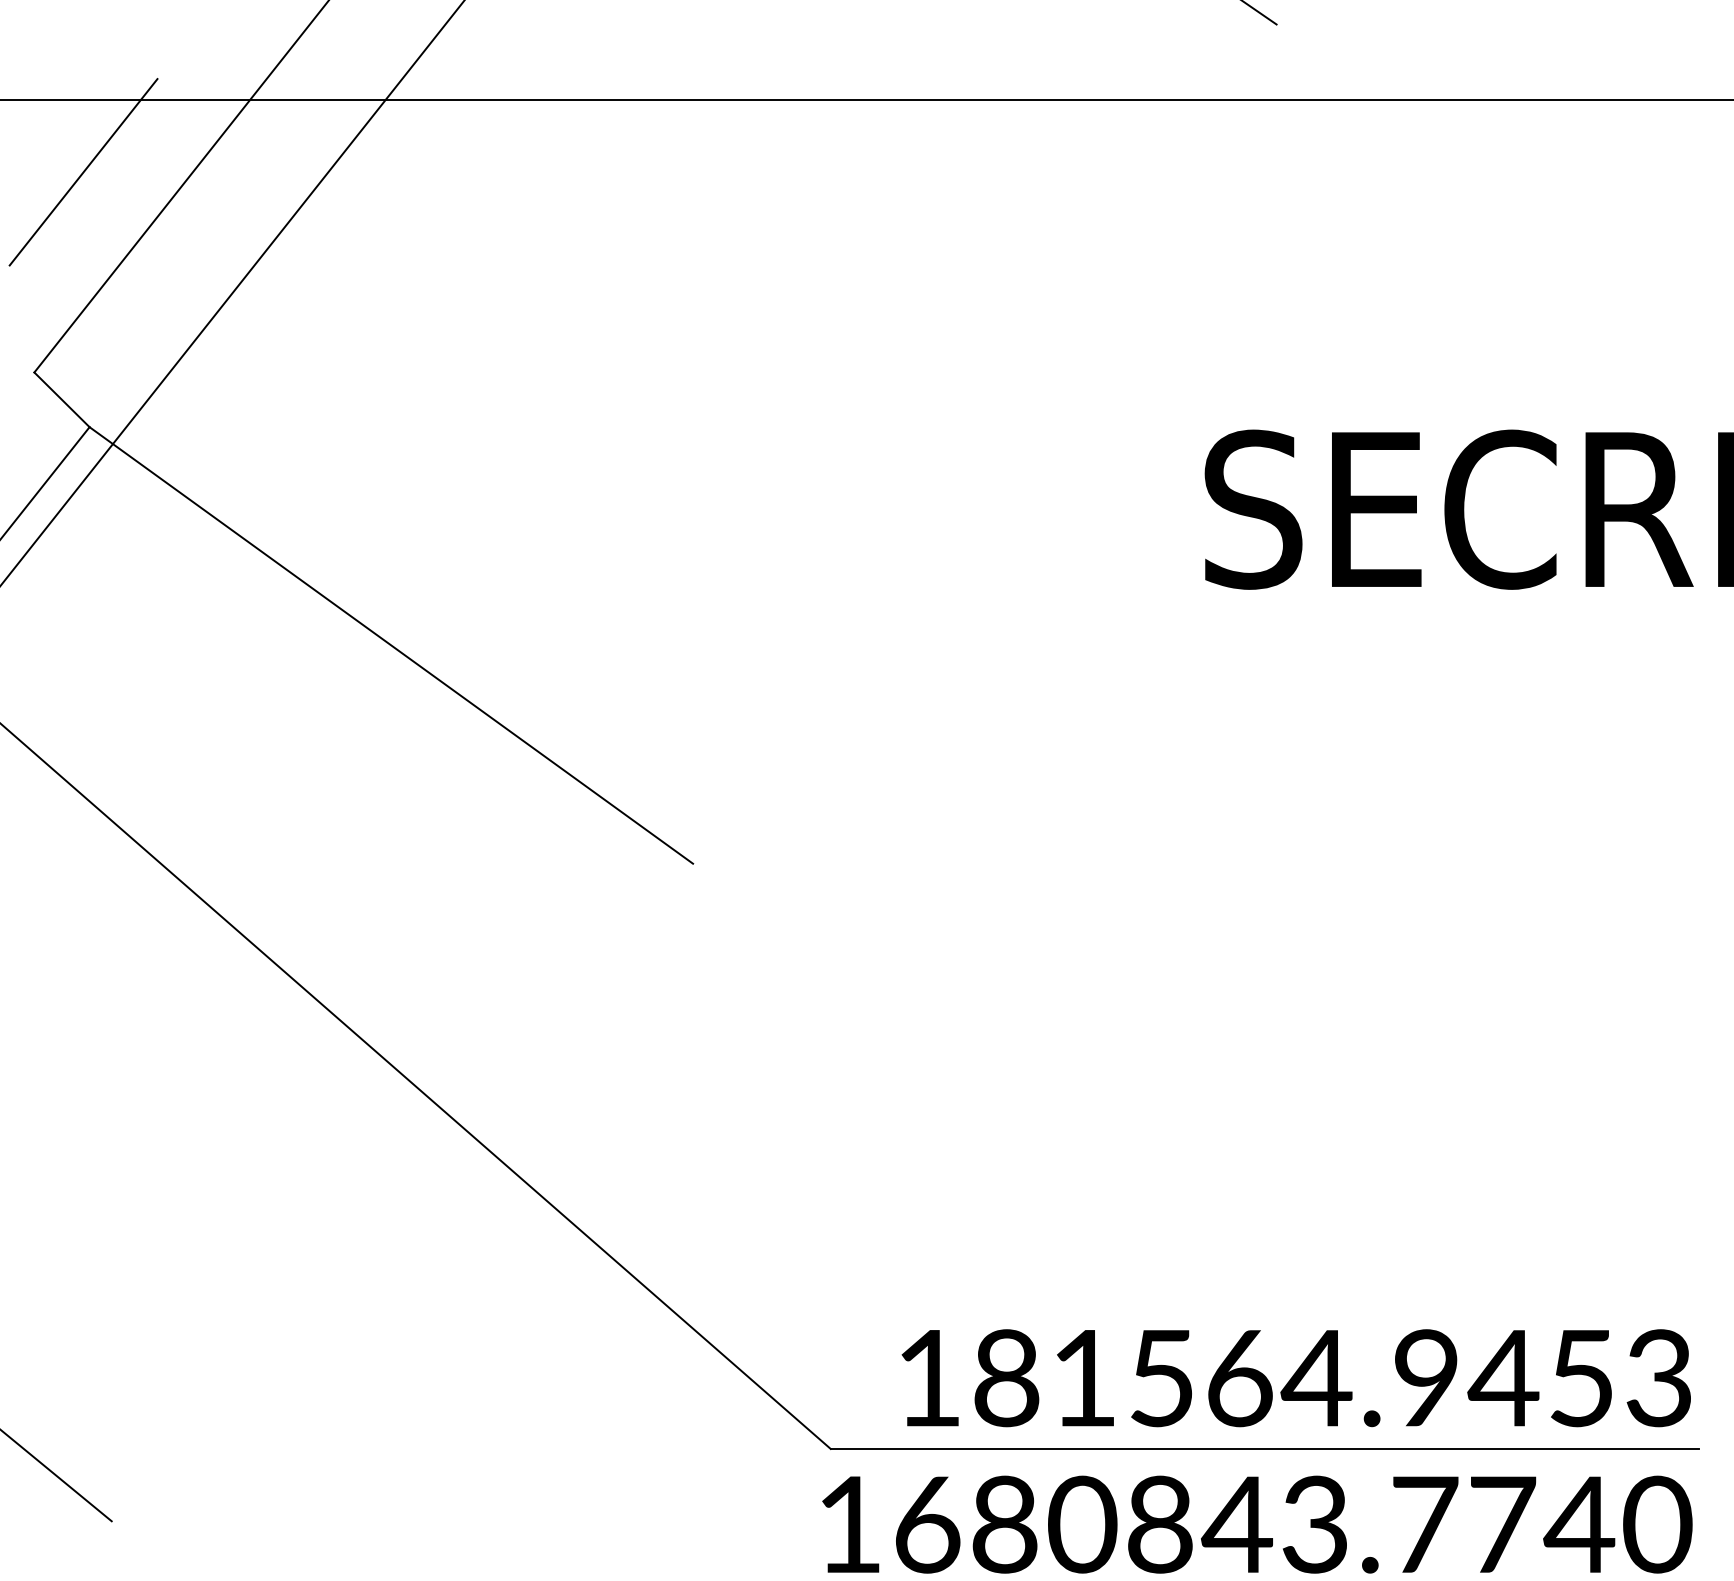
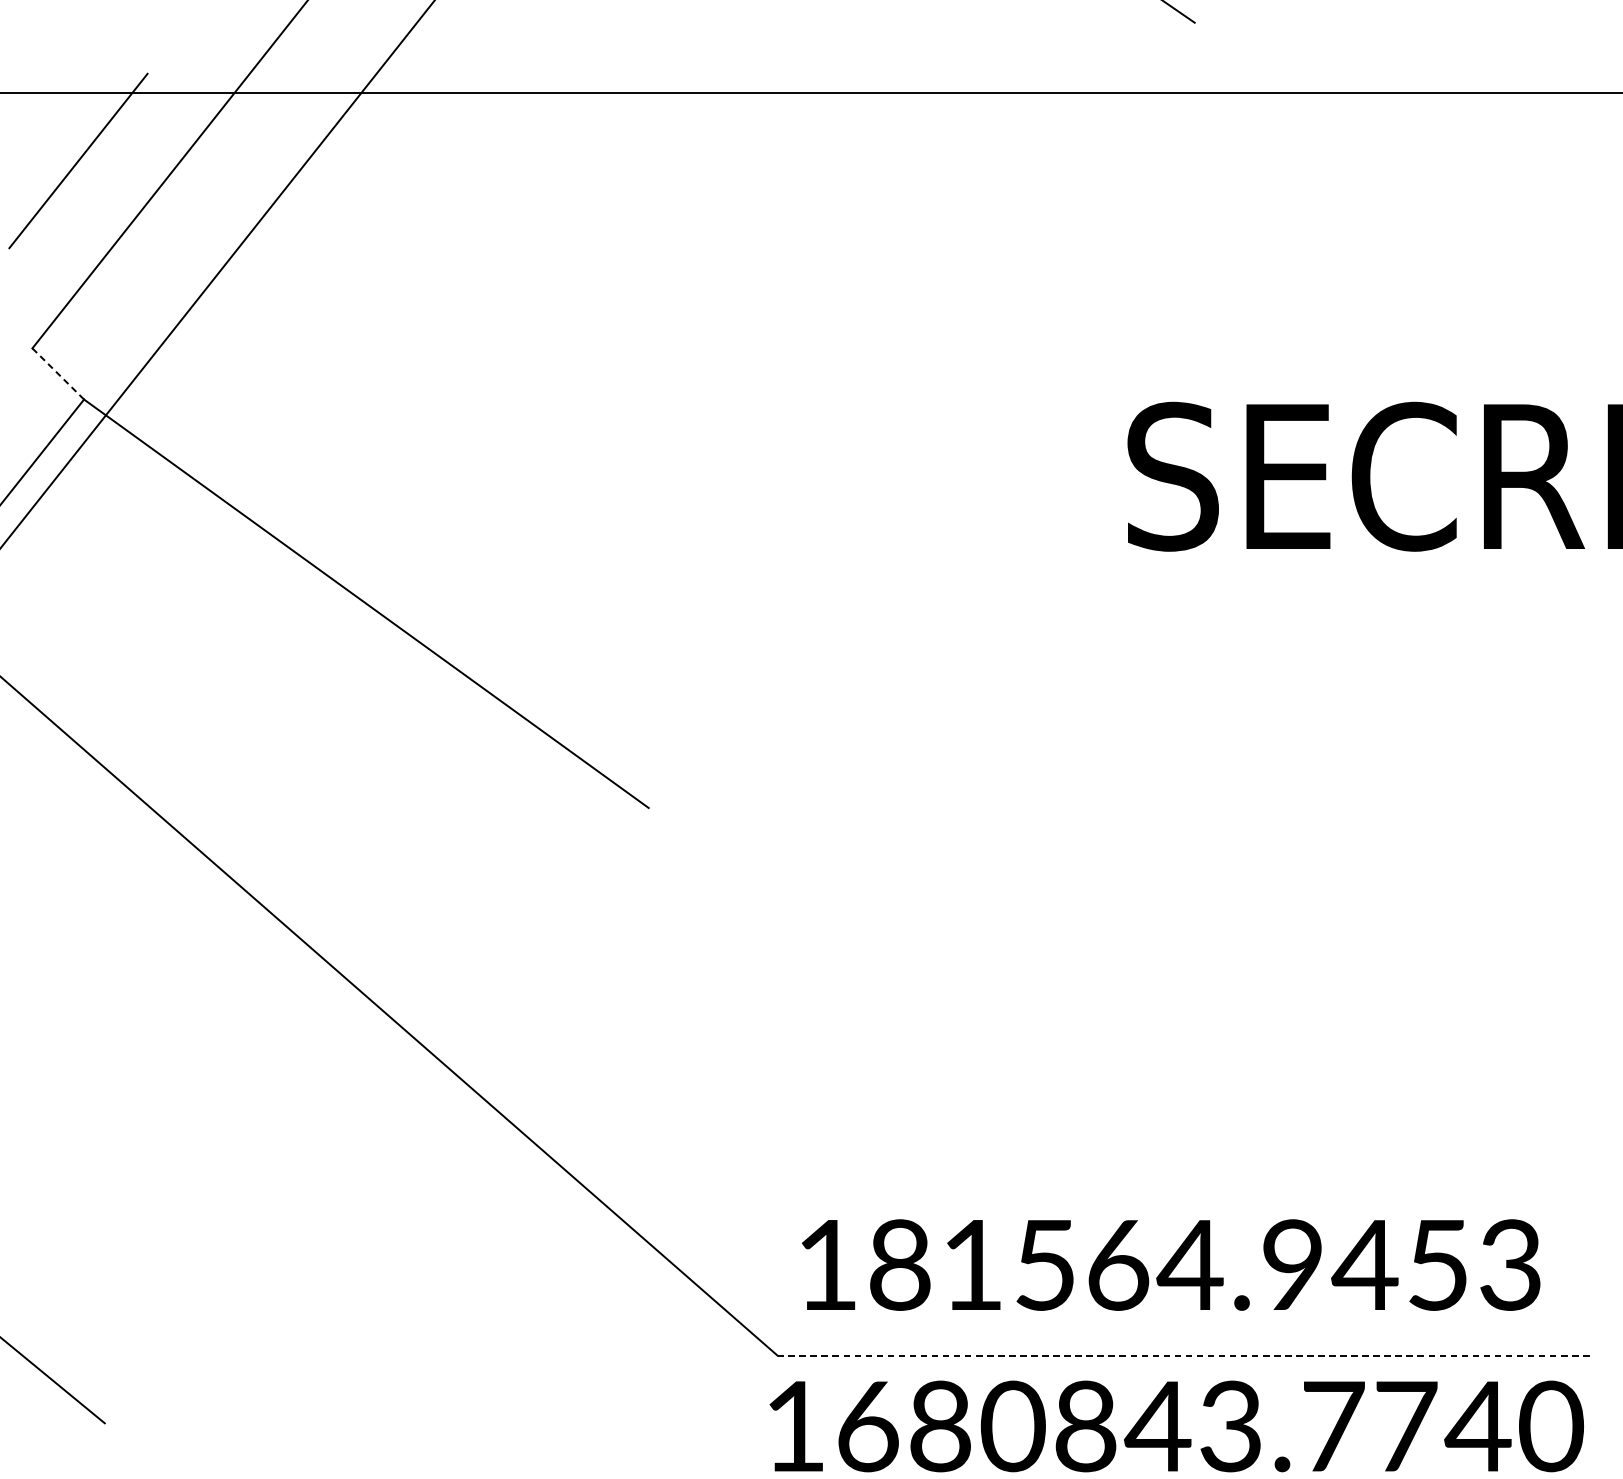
line: (61, 399) -> (57, 373), solid -> dashed
text: (1295, 1378) -> (1170, 1265), moved
line: (1264, 1448) -> (1183, 1355), solid -> dashed

